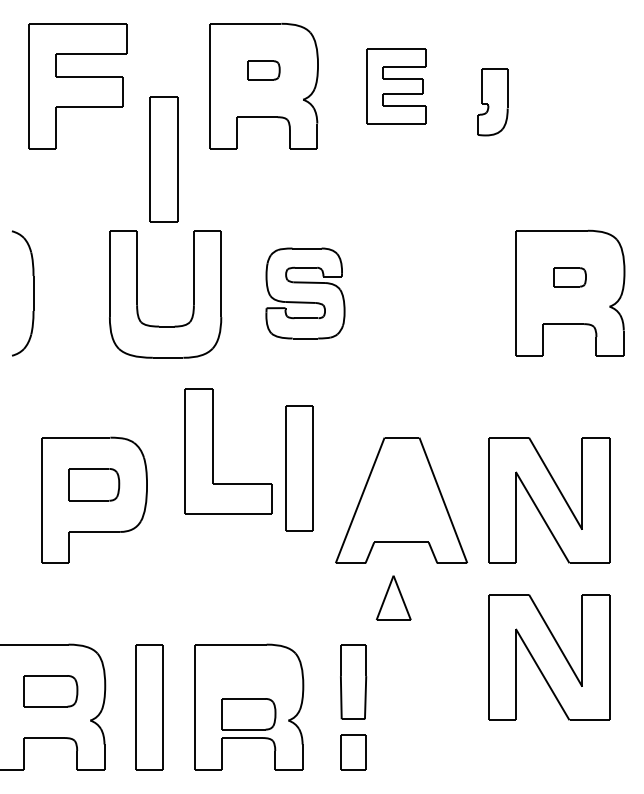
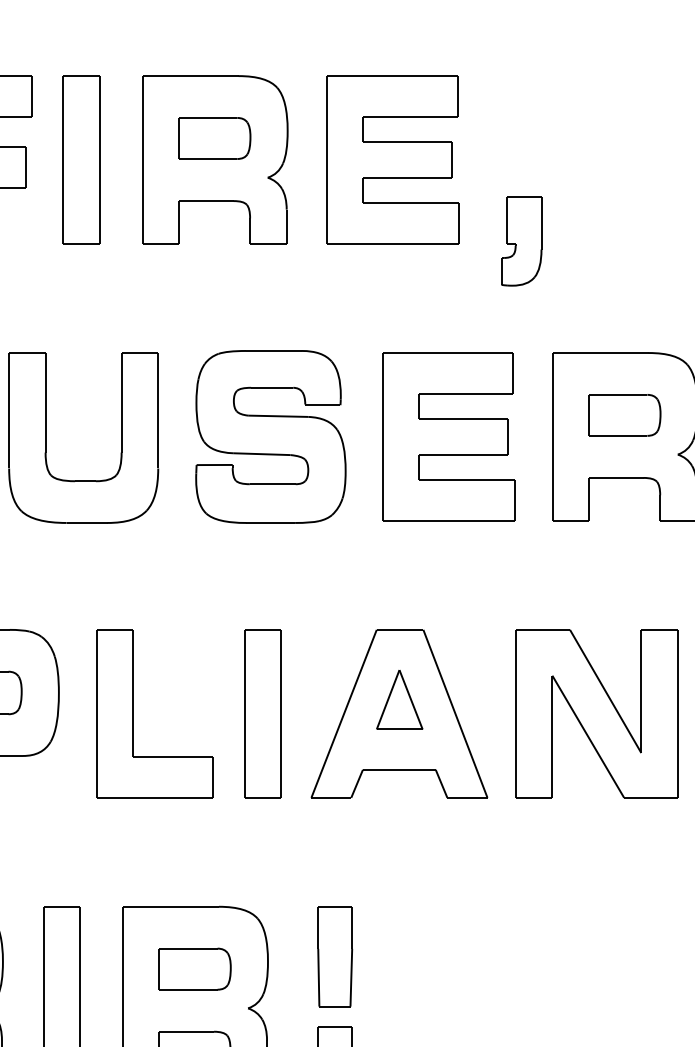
part: (263, 70) -> (214, 138), size x1.67
part: (396, 86) -> (392, 159), size x1.67
part: (492, 102) -> (521, 241), moved
part: (163, 159) -> (80, 159), moved
part: (569, 277) -> (624, 415), size x1.67
part: (305, 293) -> (270, 436), size x1.43
part: (438, 293) -> (448, 436), added
part: (213, 451) -> (134, 713), moved
part: (299, 468) -> (262, 713), moved
part: (393, 597) -> (399, 699), moved
part: (549, 657) -> (597, 923), removed
part: (248, 714) -> (194, 969), moved

